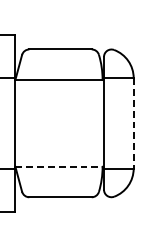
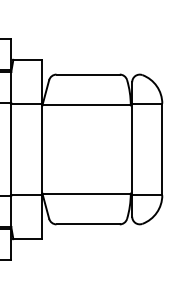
line: (133, 123) -> (162, 149), dashed -> solid
line: (59, 166) -> (87, 193), dashed -> solid

